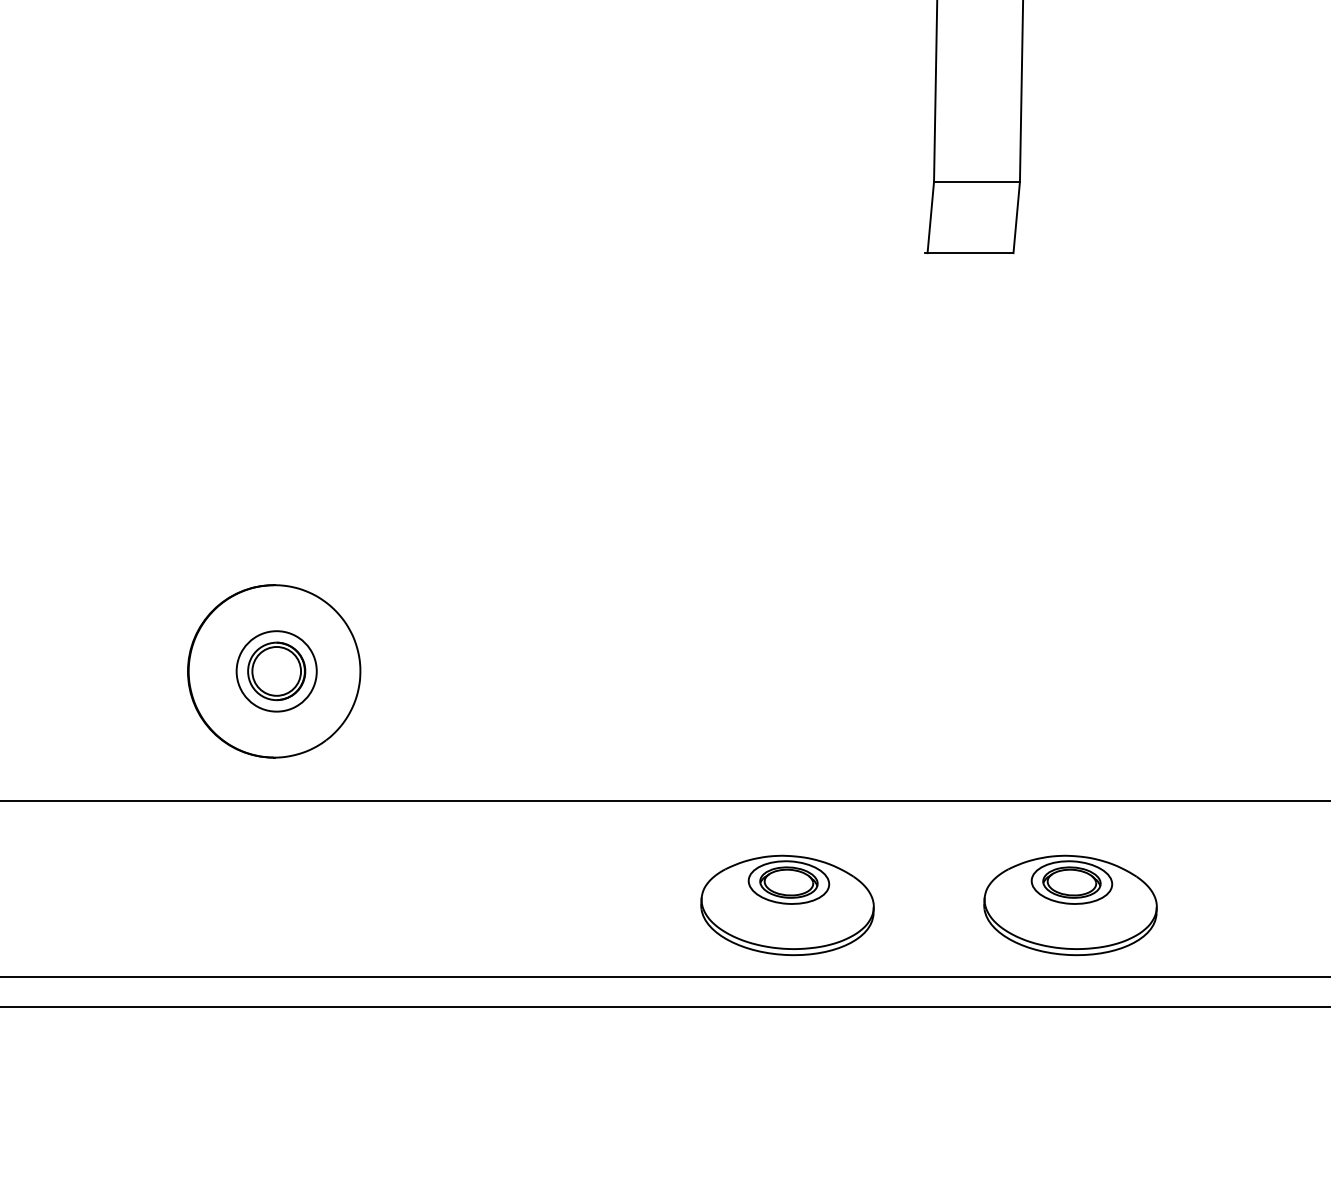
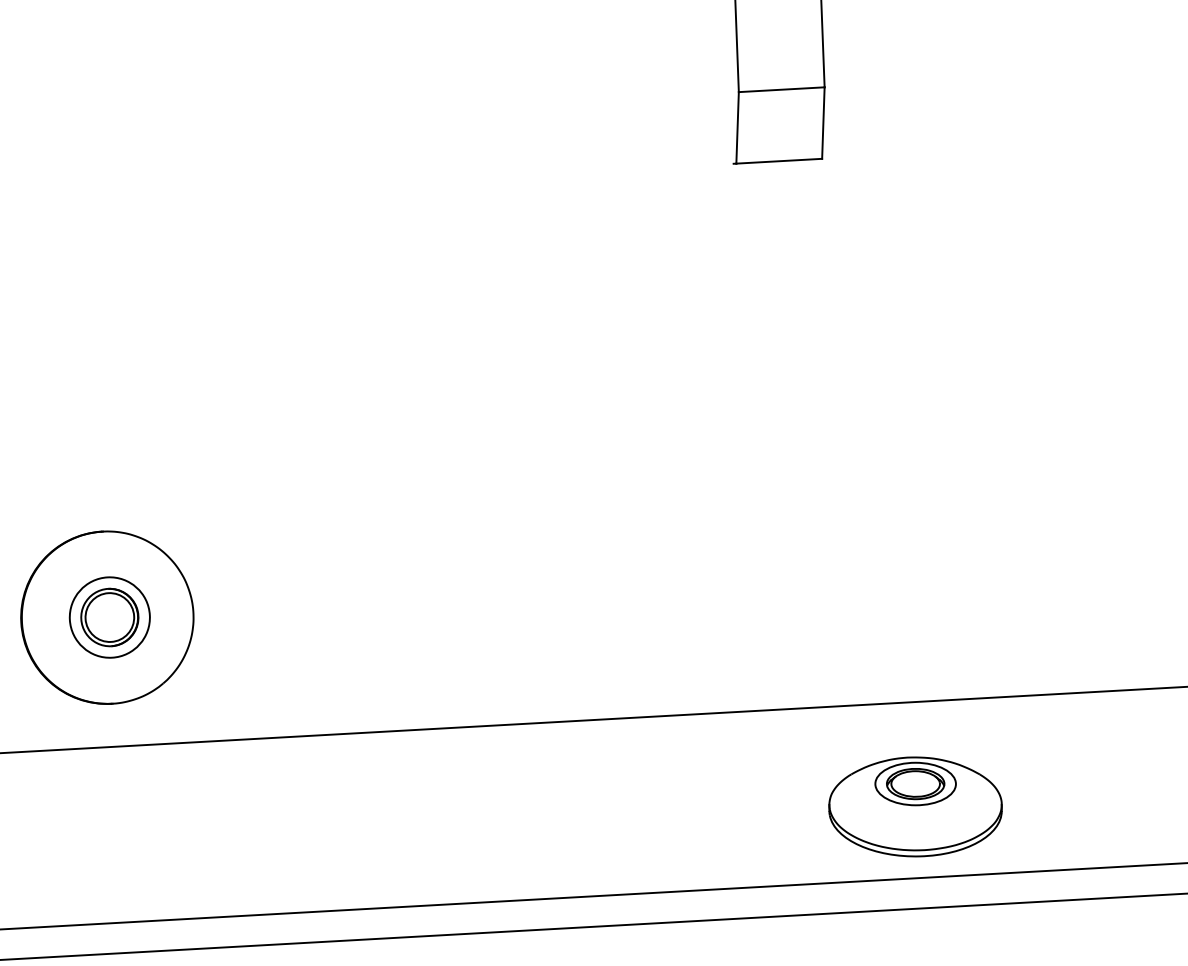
part: (787, 905) -> (632, 822), removed

